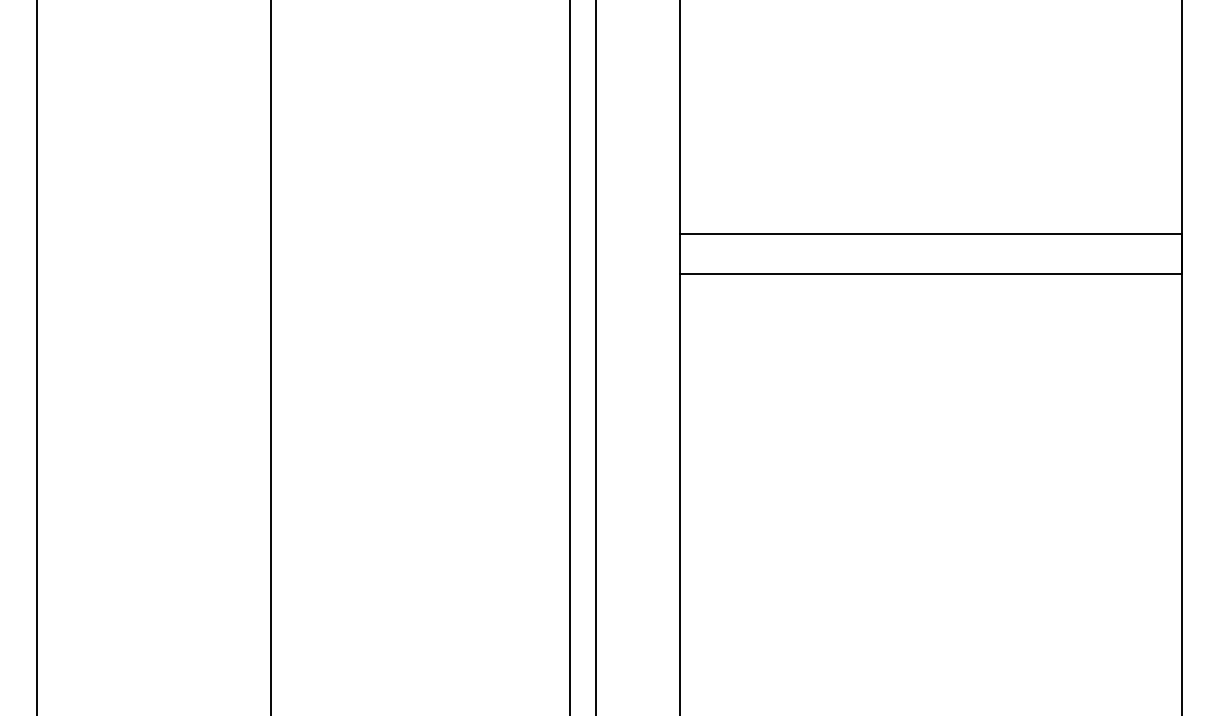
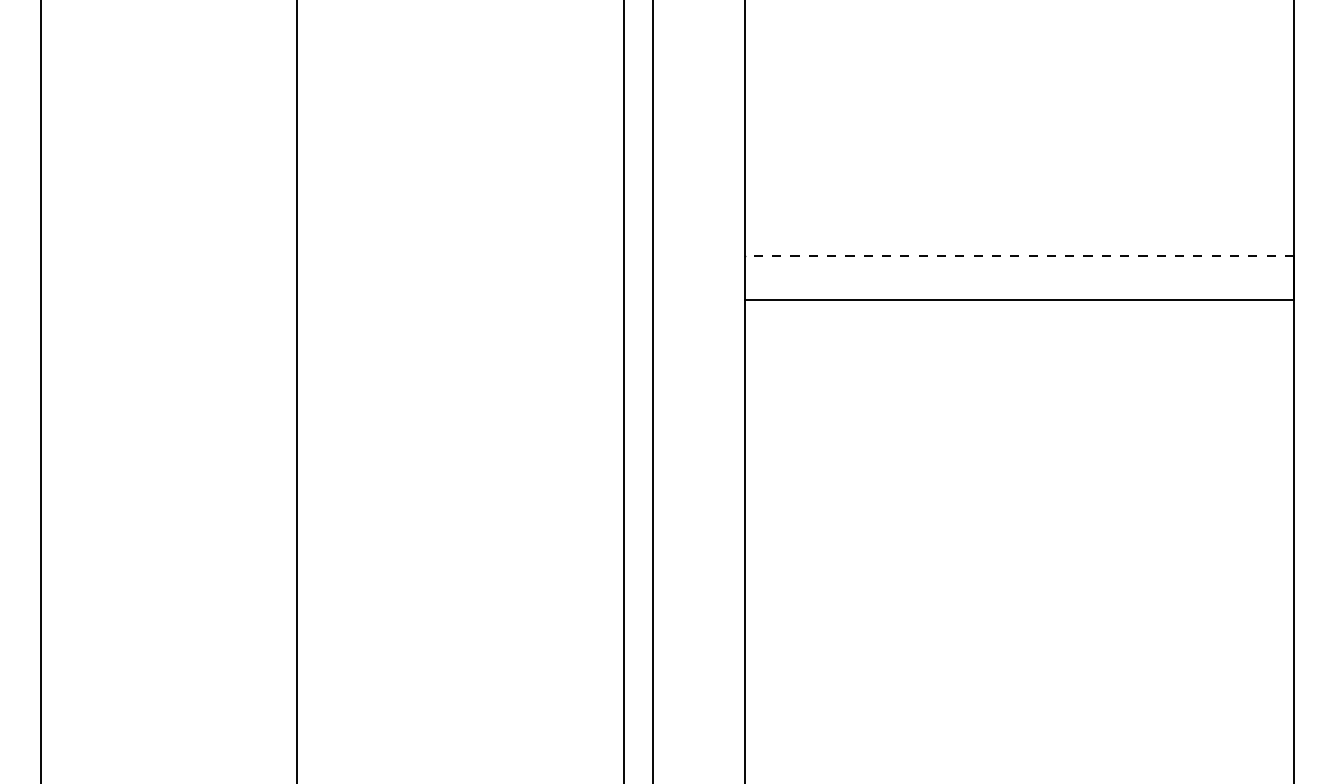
line: (930, 233) -> (1019, 255), solid -> dashed

